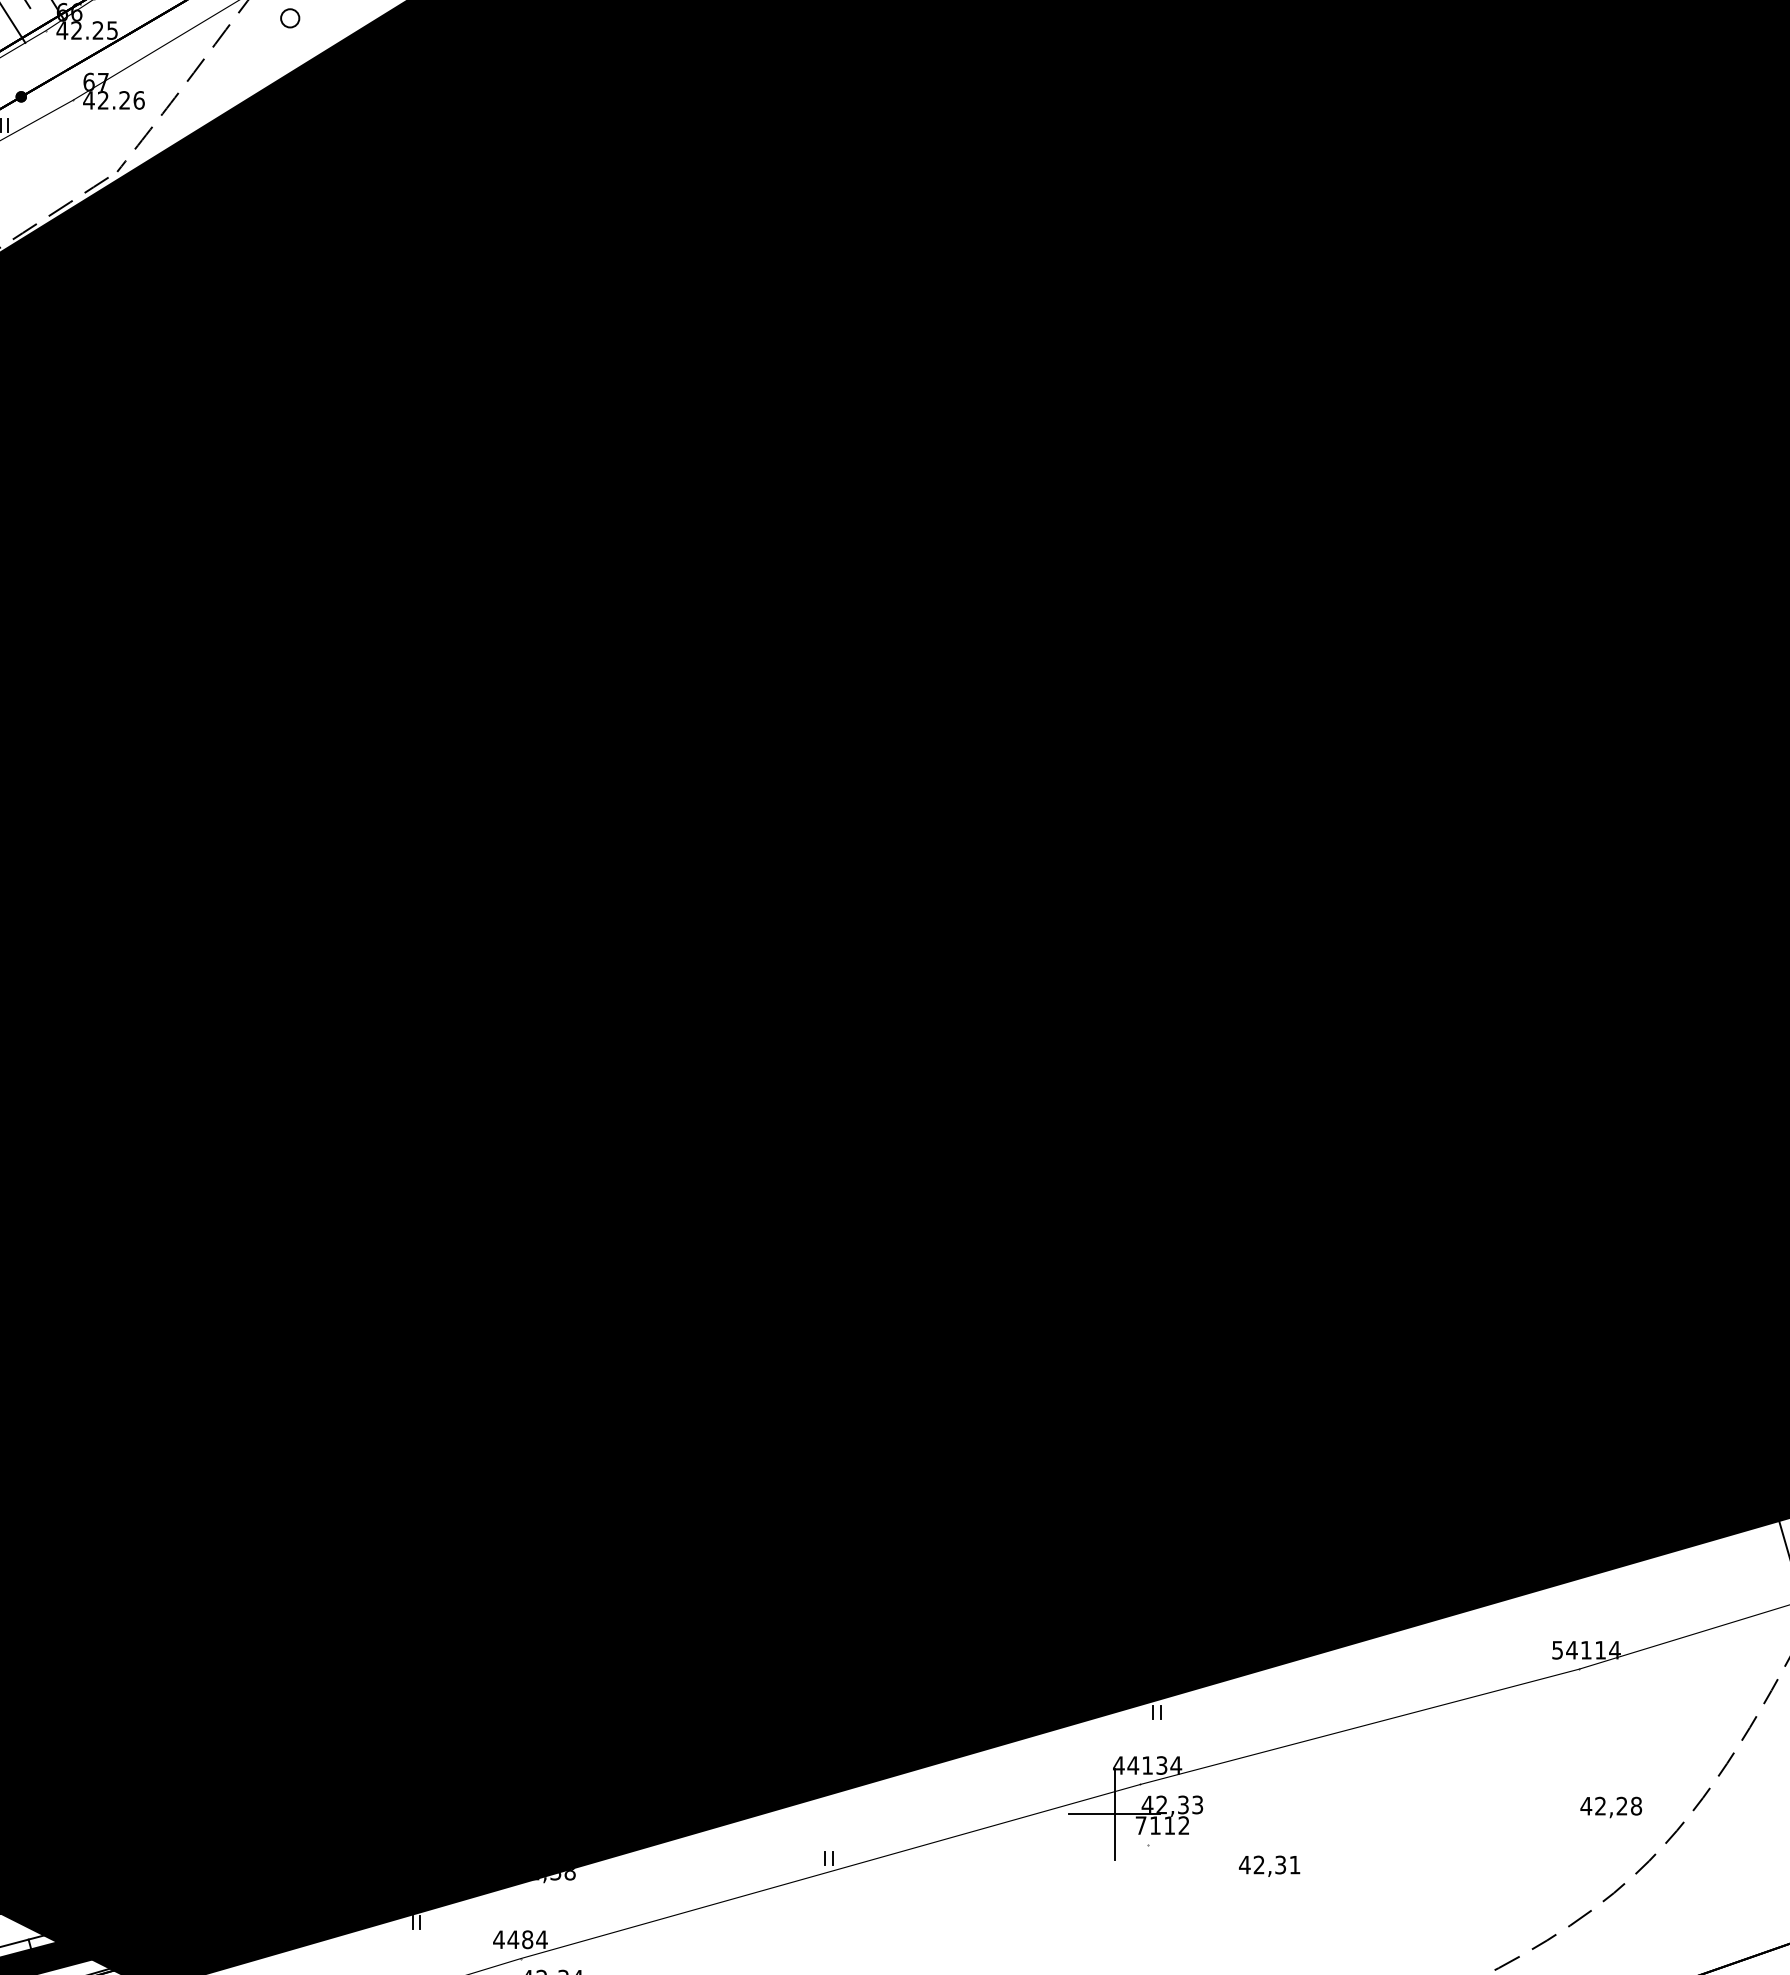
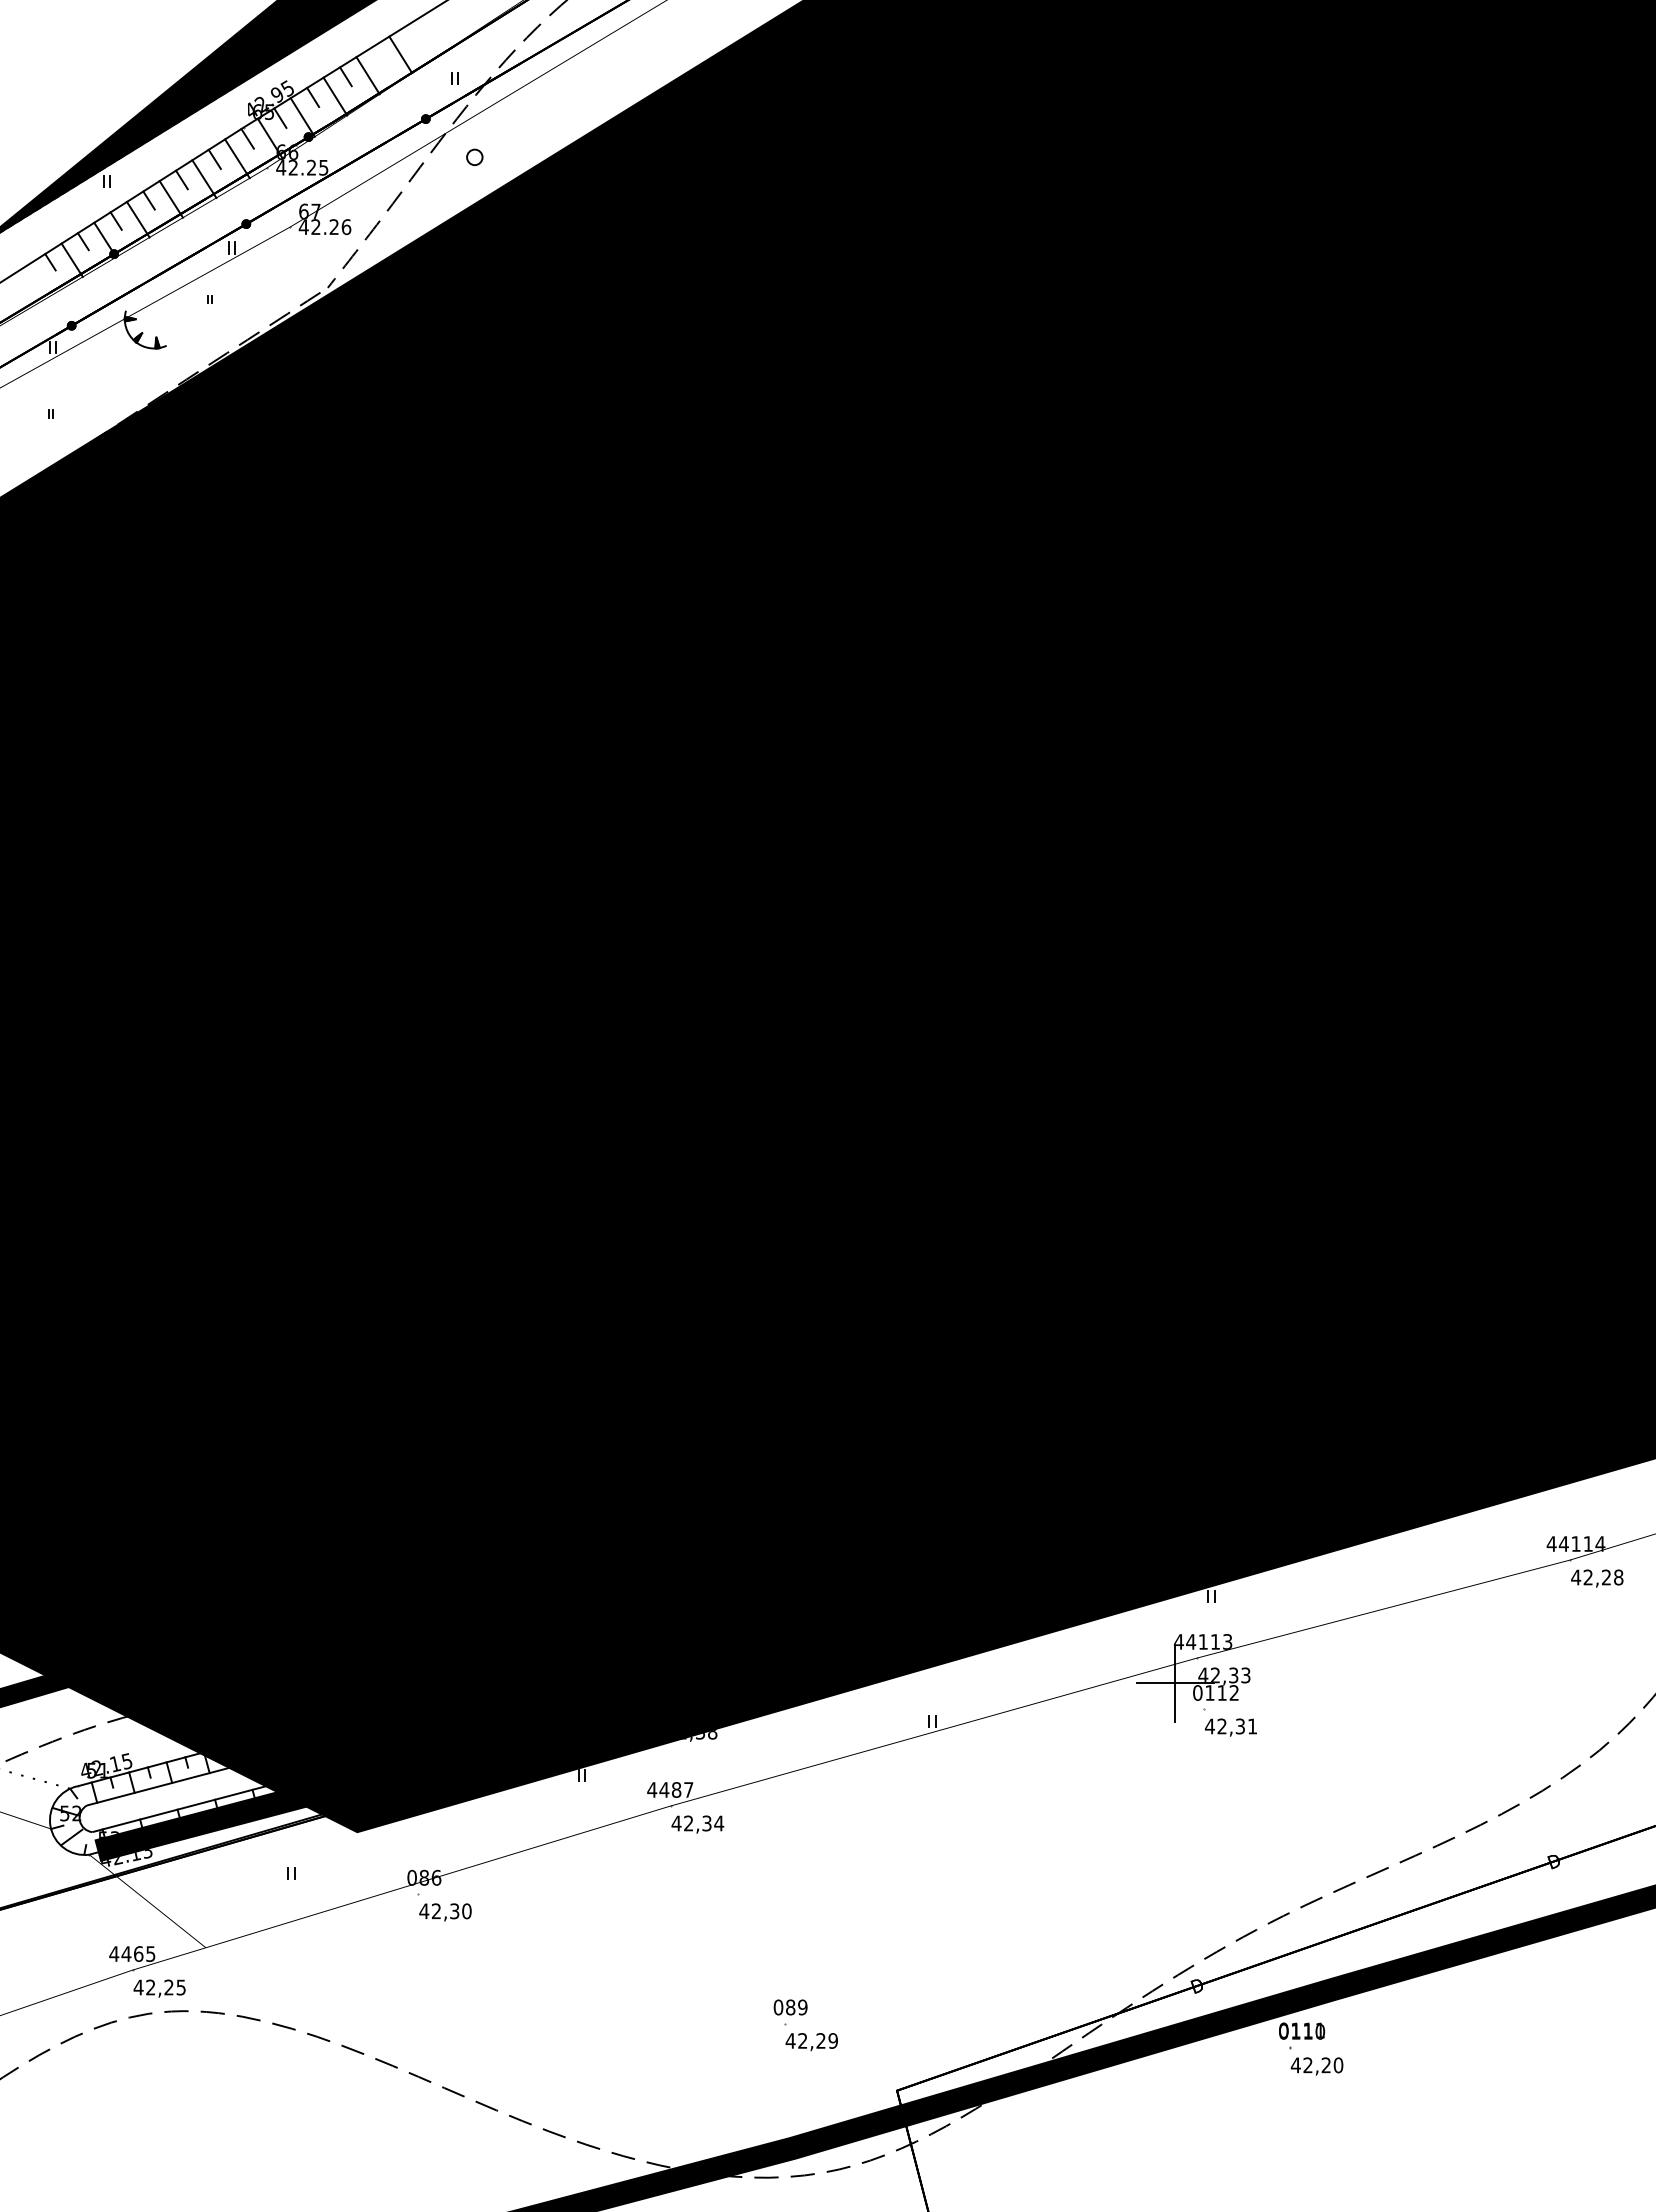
text: (1557, 1649) -> (1551, 1543), 54 -> 44
text: (1168, 1764) -> (1221, 1641), 134 -> 113
text: (1611, 1807) -> (1597, 1578), moved
text: (1140, 1825) -> (1197, 1692), 7 -> 0
text: (1269, 1866) -> (1230, 1727), moved
text: (541, 1939) -> (688, 1789), 84 -> 87

